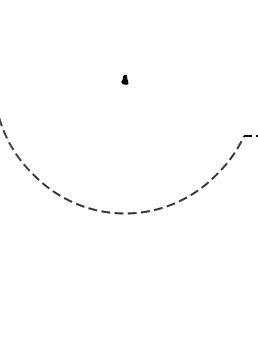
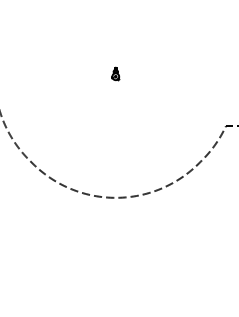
part: (124, 79) -> (115, 73), size x1.67

